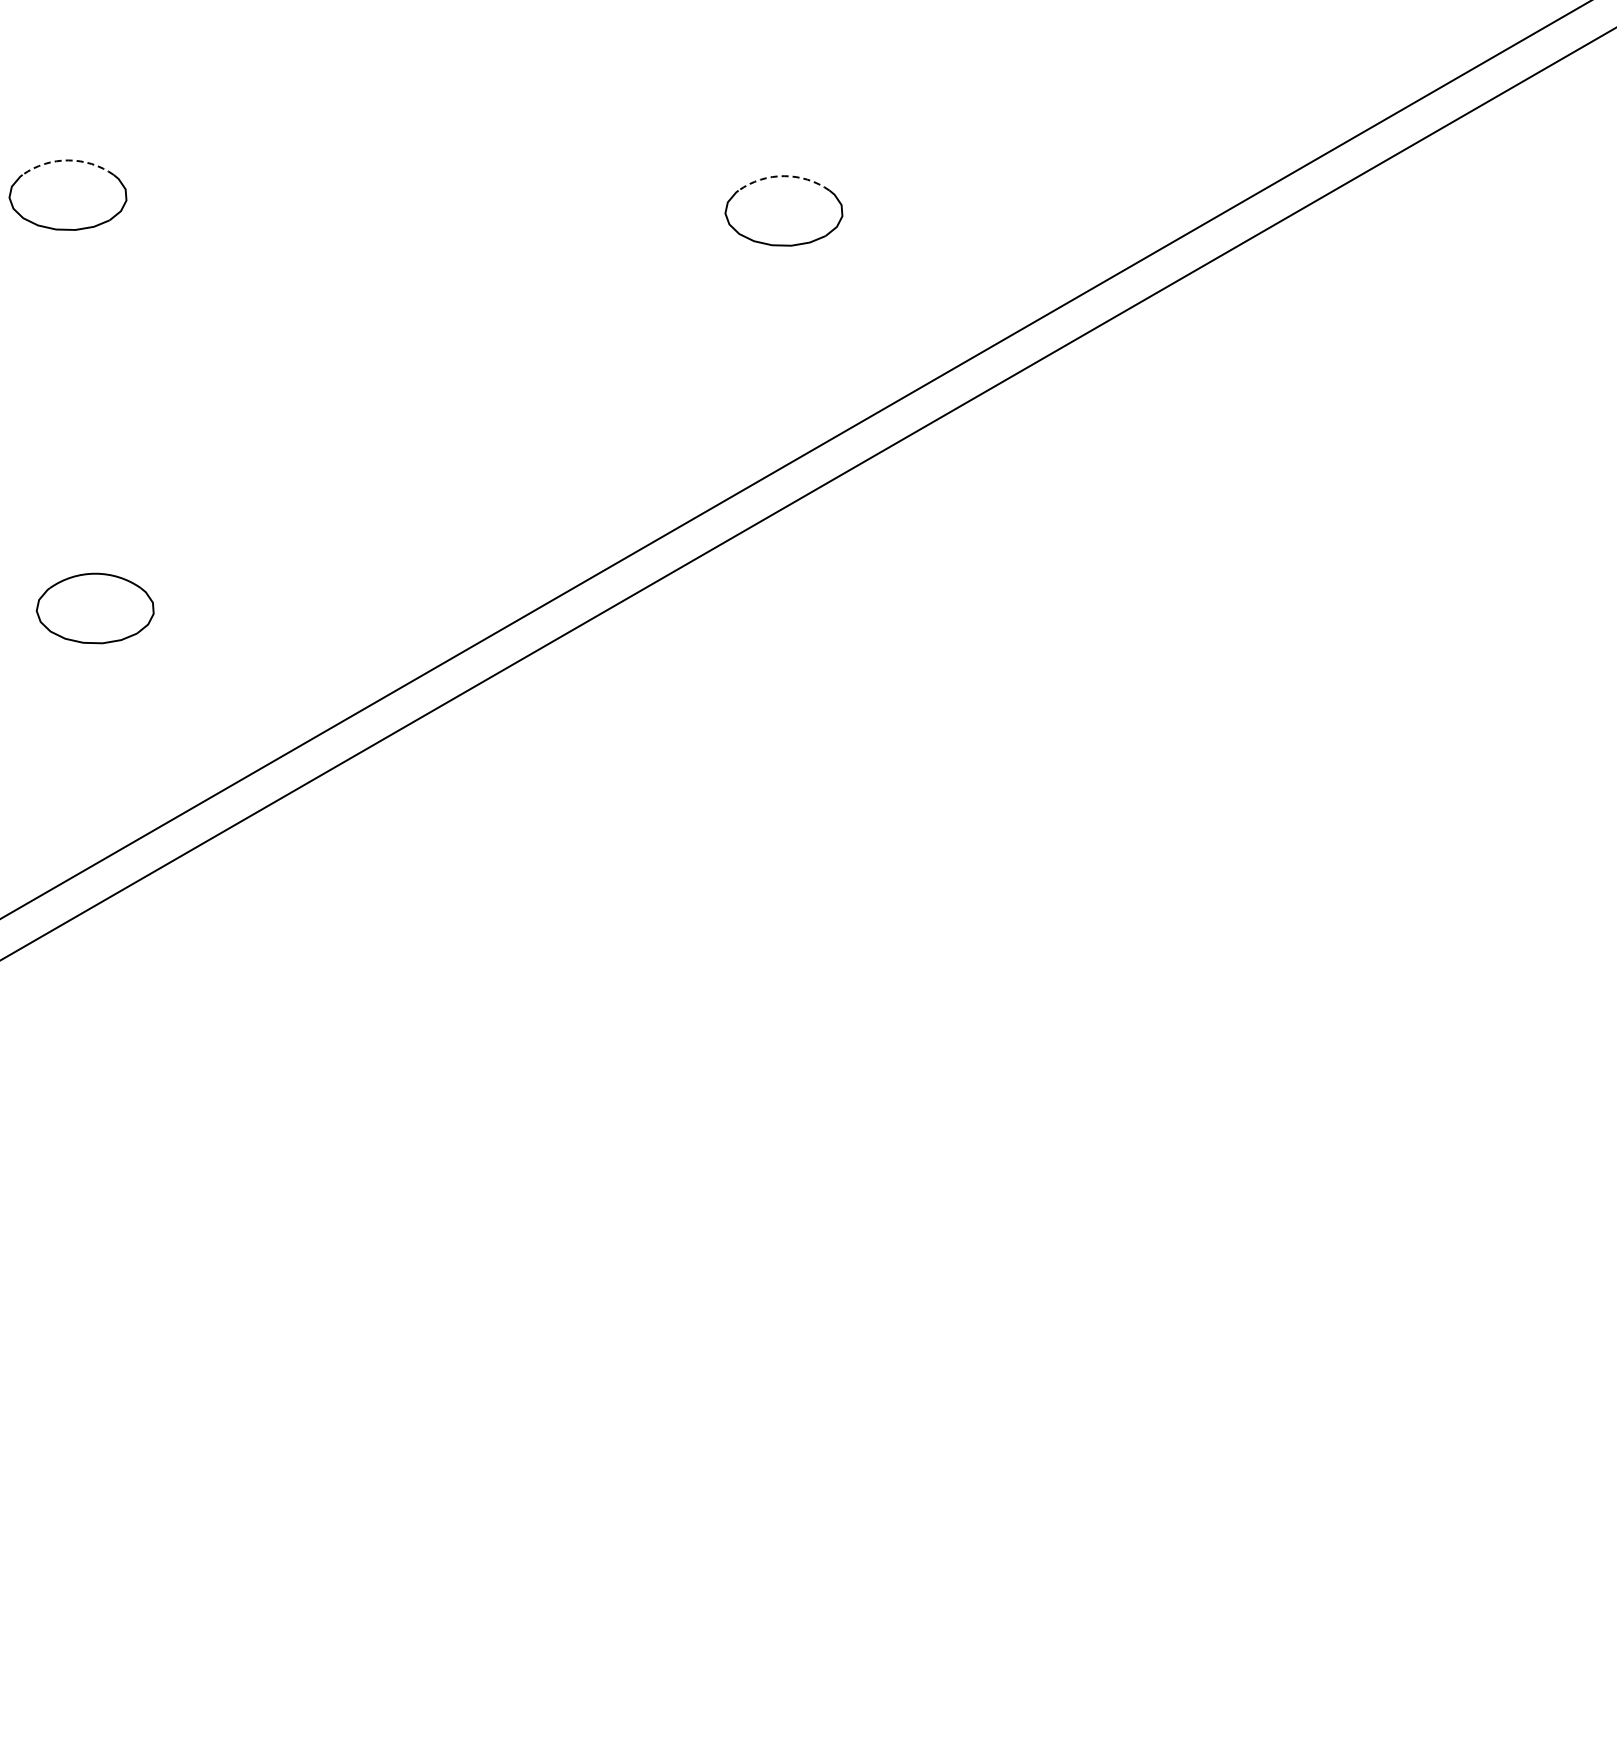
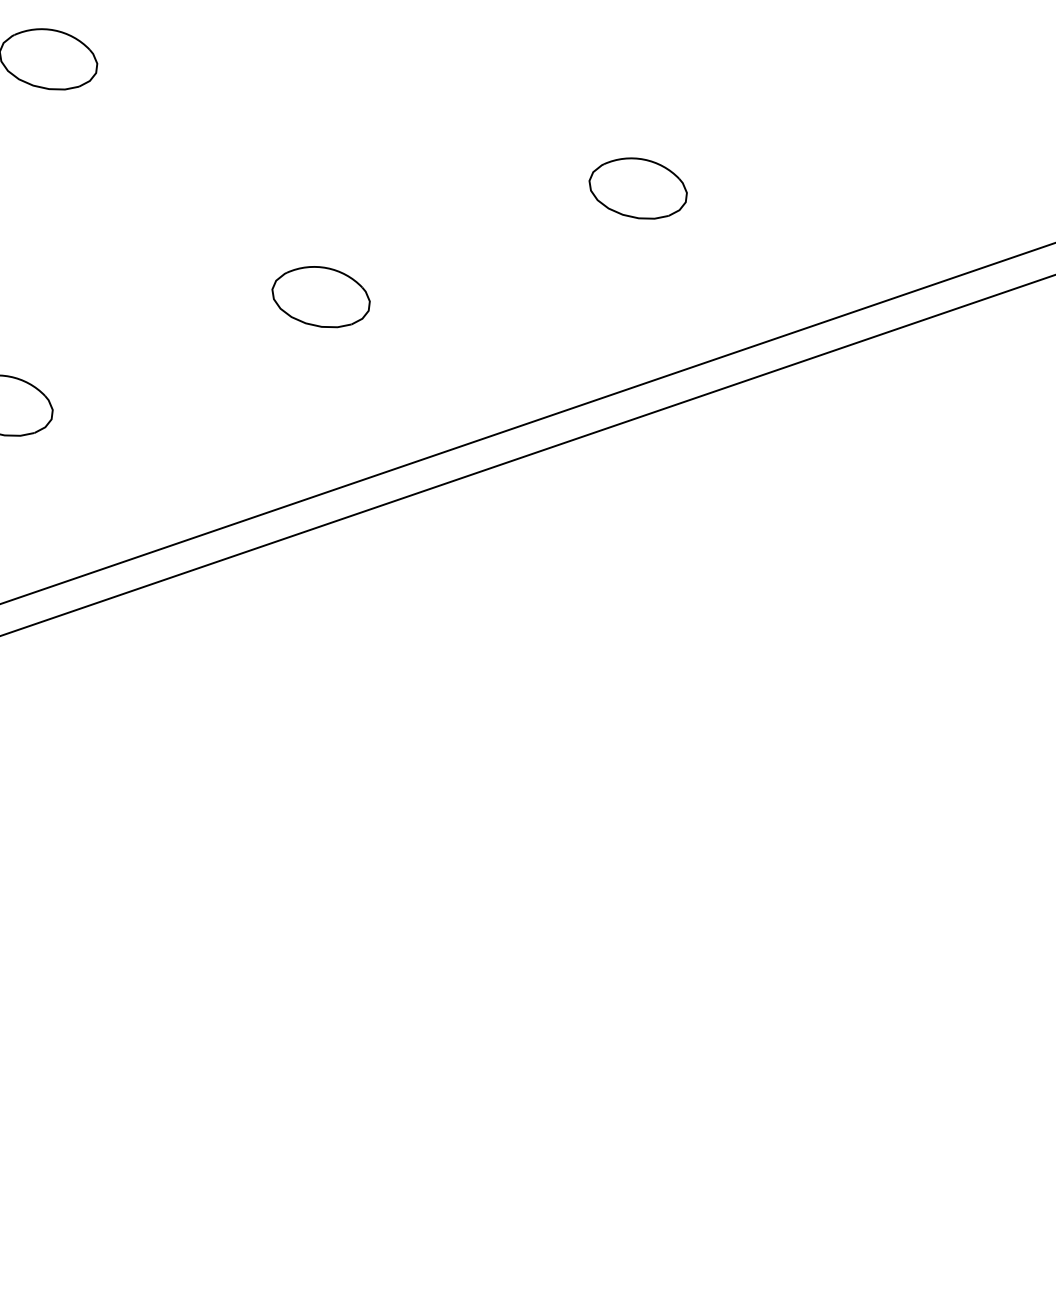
arc: (68, 160) -> (54, 30), dashed -> solid
arc: (784, 176) -> (644, 159), dashed -> solid
part: (439, 409) -> (321, 296), added

